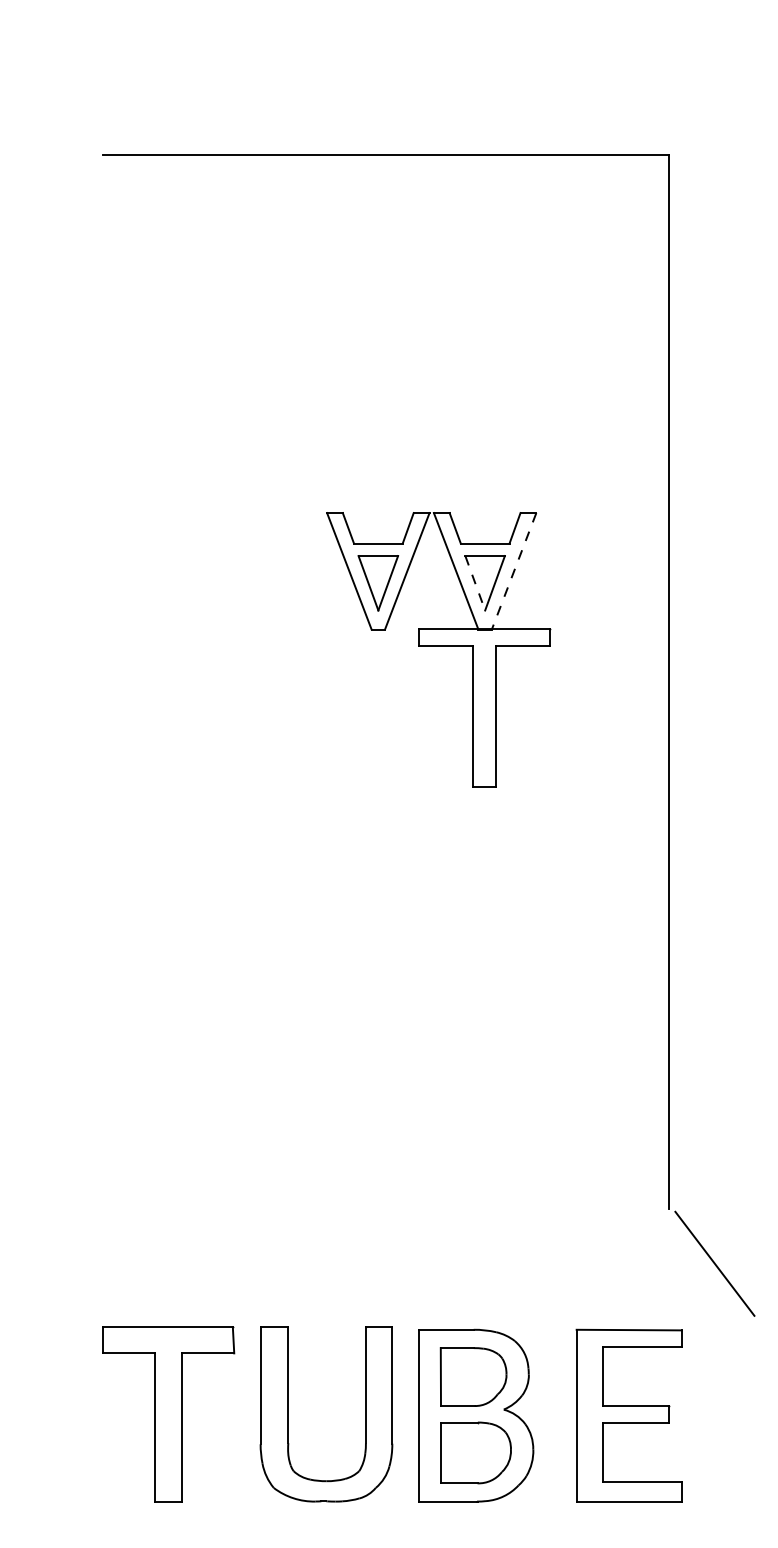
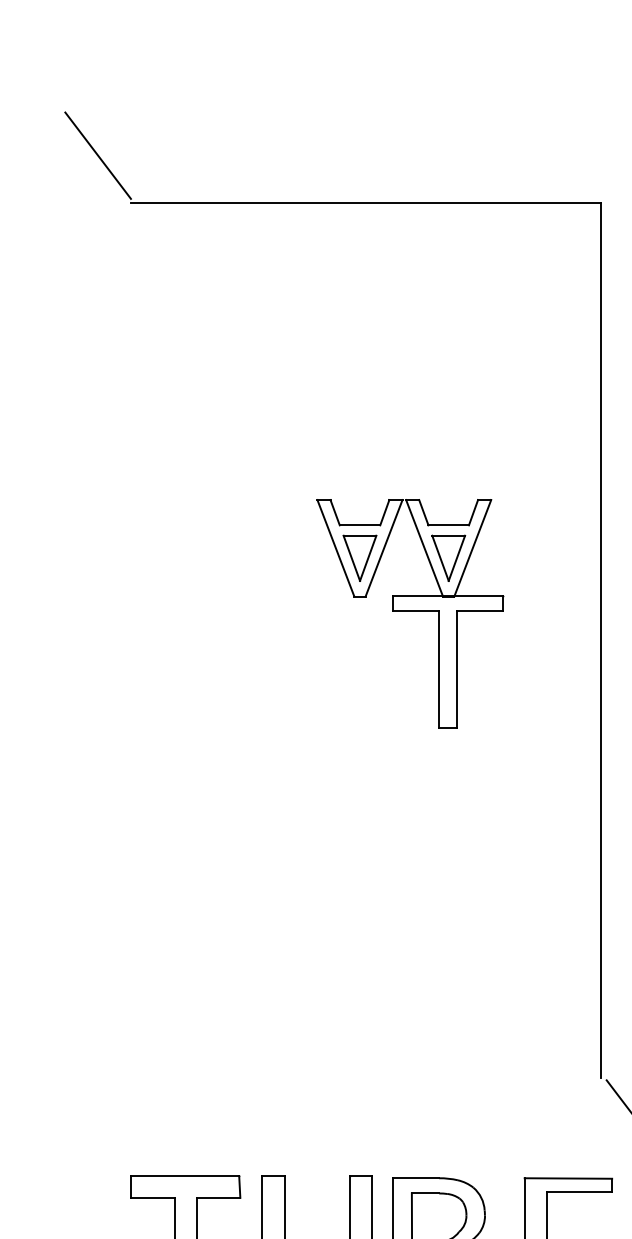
line: (62, 98) -> (97, 155), added
line: (513, 571) -> (472, 548), dashed -> solid
line: (475, 583) -> (440, 558), dashed -> solid

